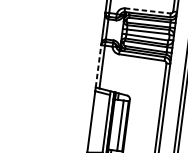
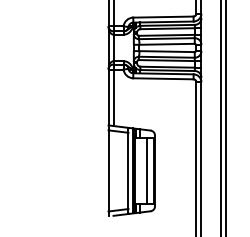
line: (147, 11) -> (163, 17), dashed -> solid
line: (98, 66) -> (108, 97), dashed -> solid

